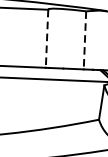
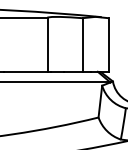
line: (47, 38) -> (47, 44), dashed -> solid
line: (84, 39) -> (82, 44), dashed -> solid

